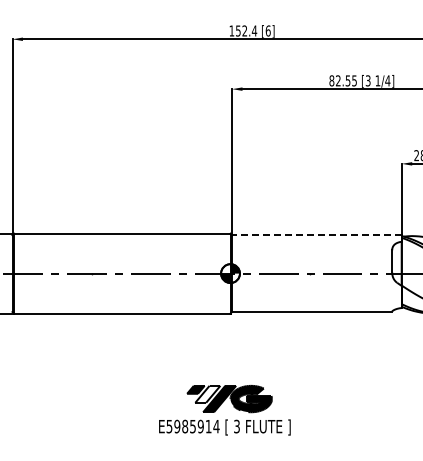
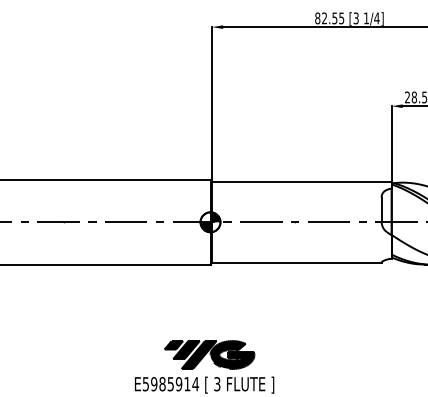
line: (316, 235) -> (301, 181), dashed -> solid
fill: (207, 393) -> (186, 349), added

